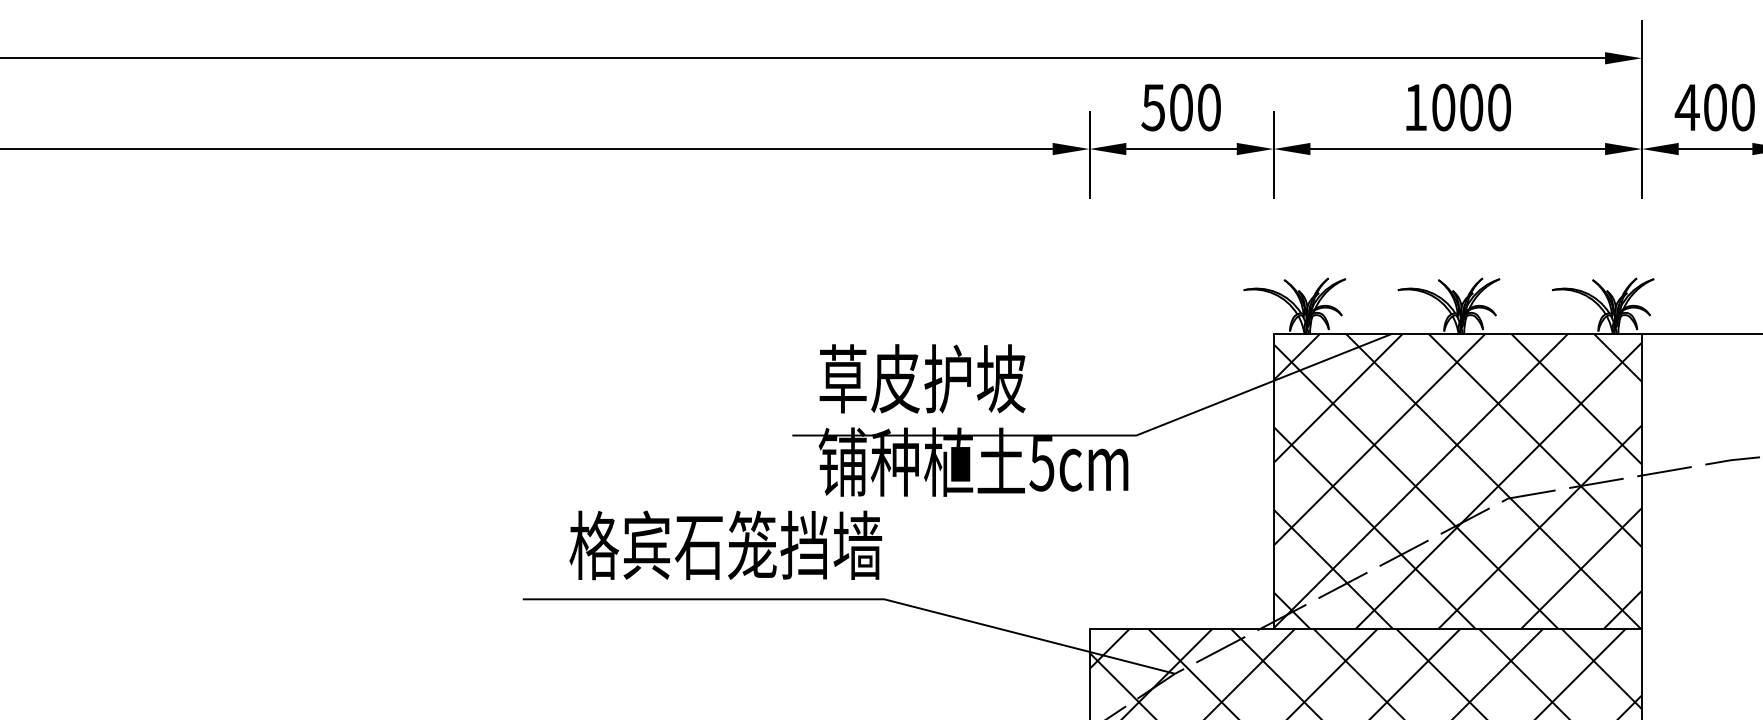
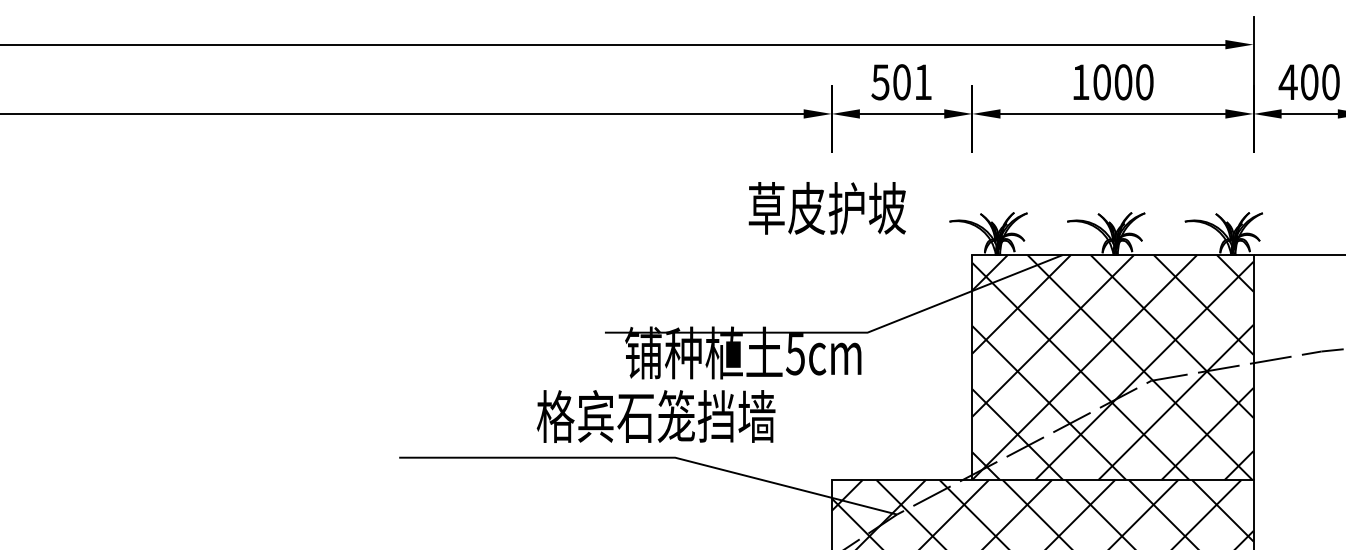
text: (1209, 107) -> (923, 82), 500 -> 501
text: (921, 378) -> (826, 208), moved
text: (724, 545) -> (655, 416), moved

